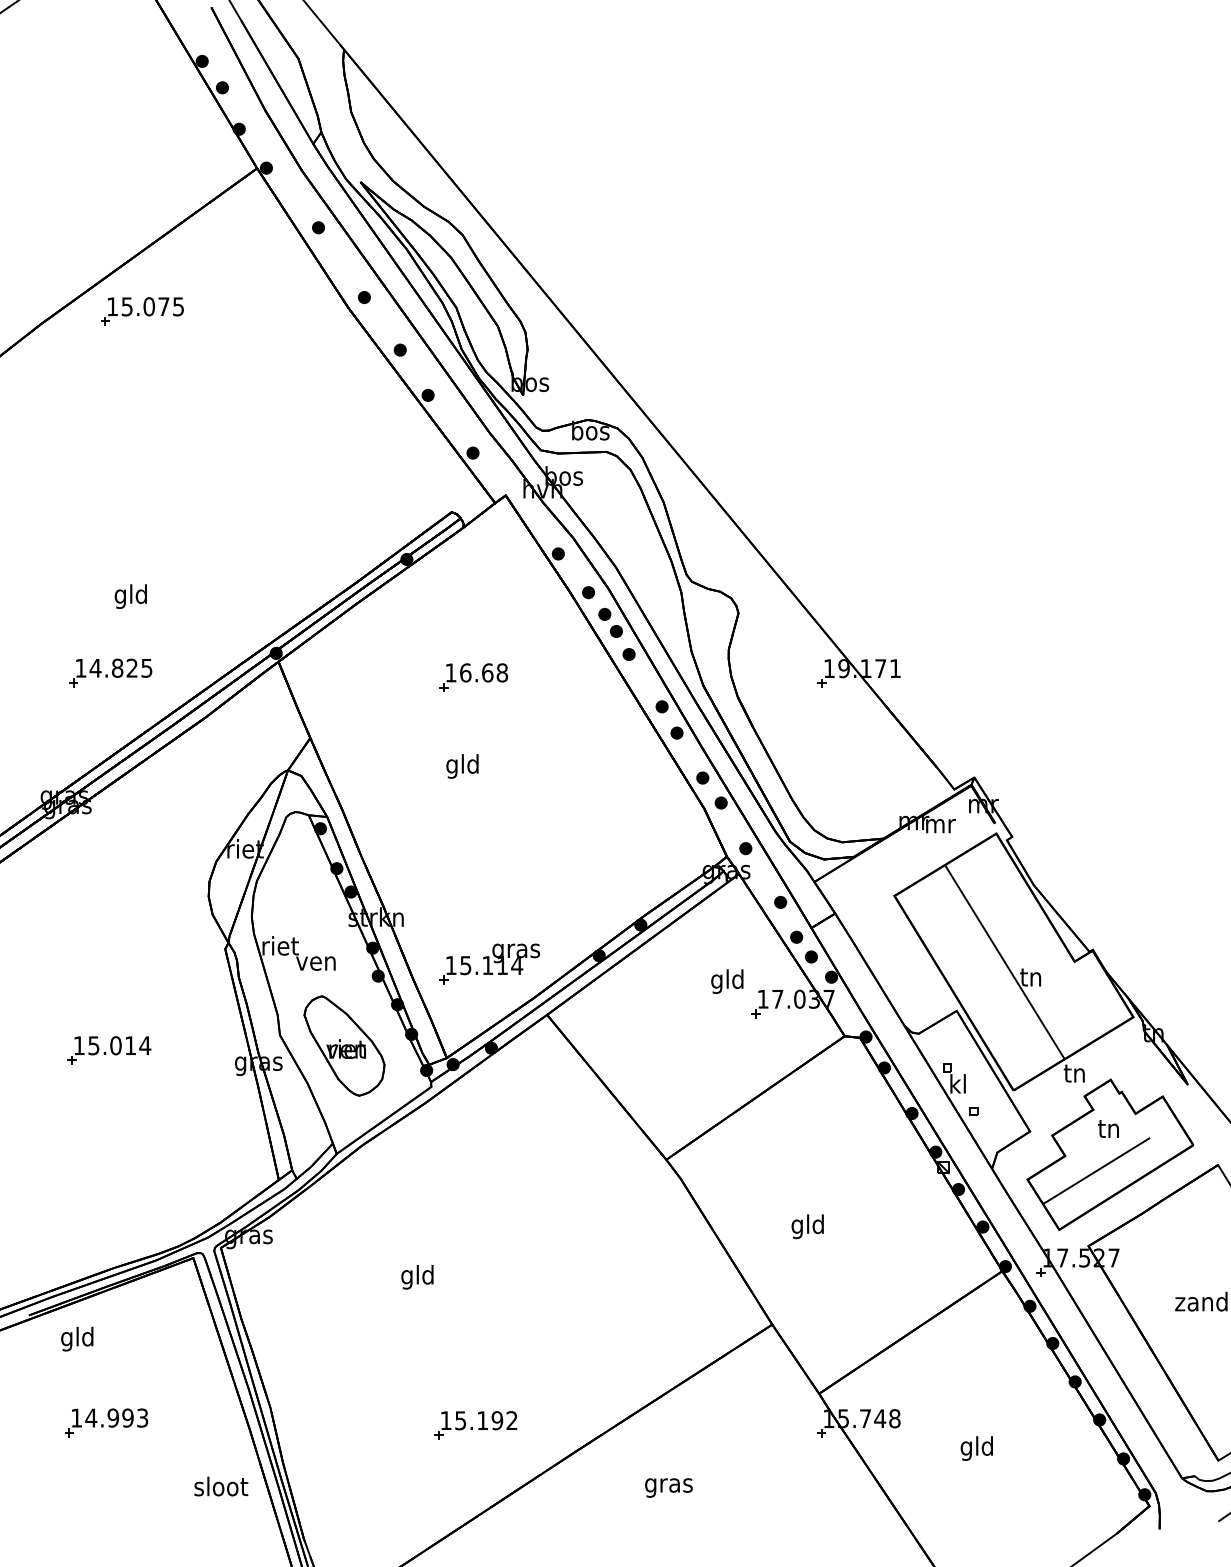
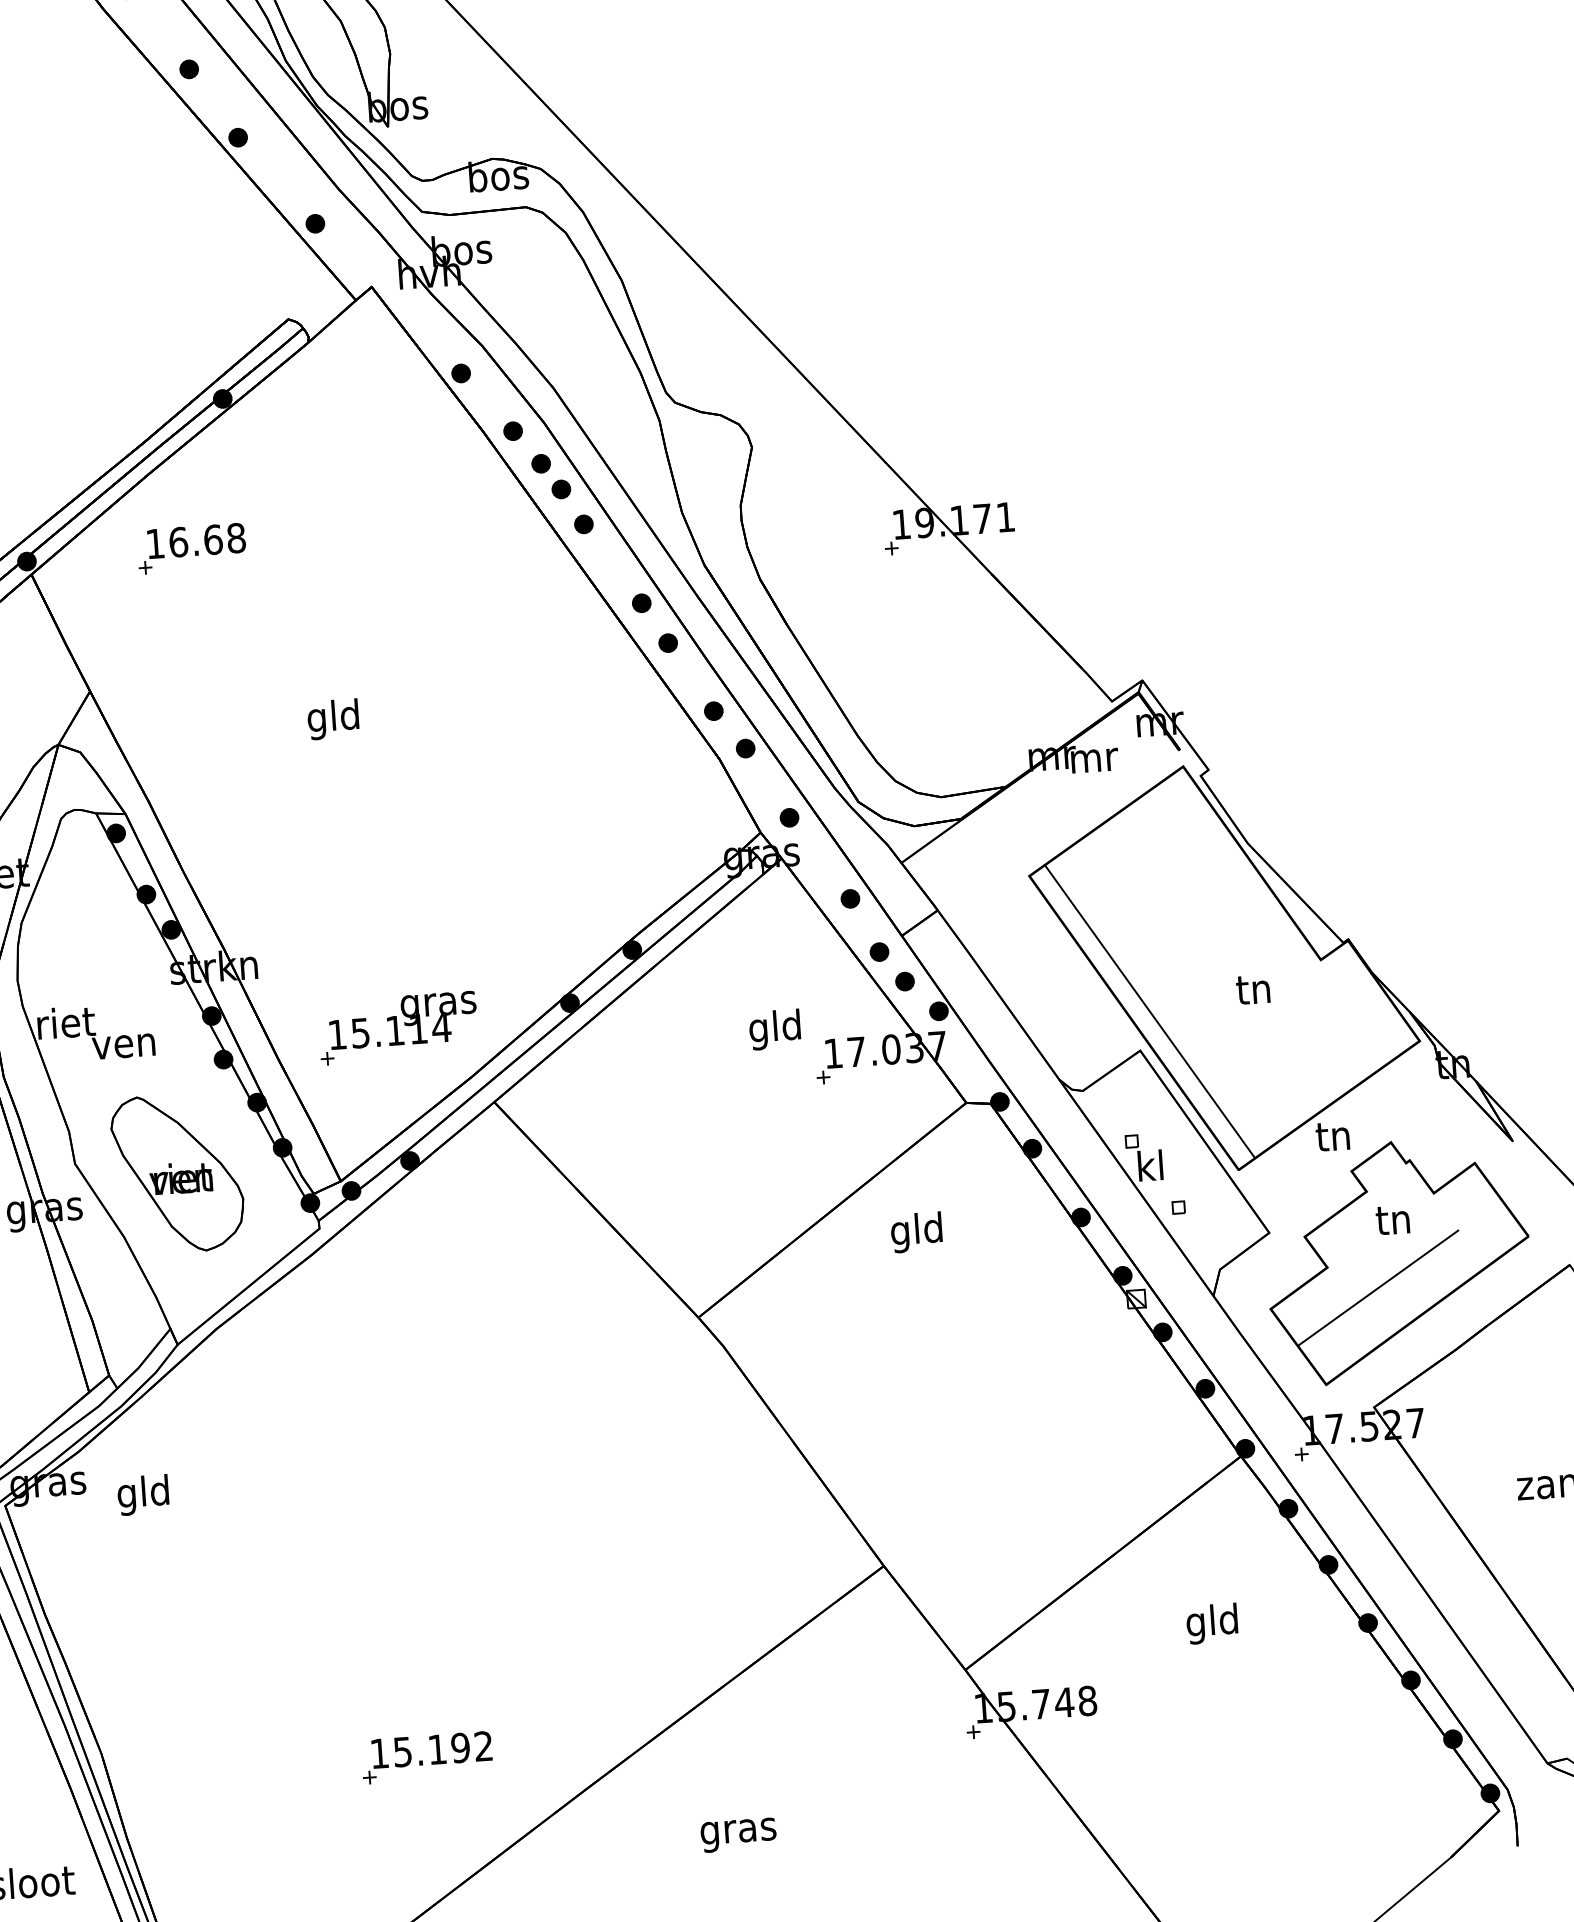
part: (473, 677) -> (191, 548), moved
line: (1004, 961) -> (1149, 1011), moved
text: (807, 1226) -> (916, 1232), moved
text: (417, 1277) -> (143, 1495), moved
text: (976, 1448) -> (1211, 1623), moved

